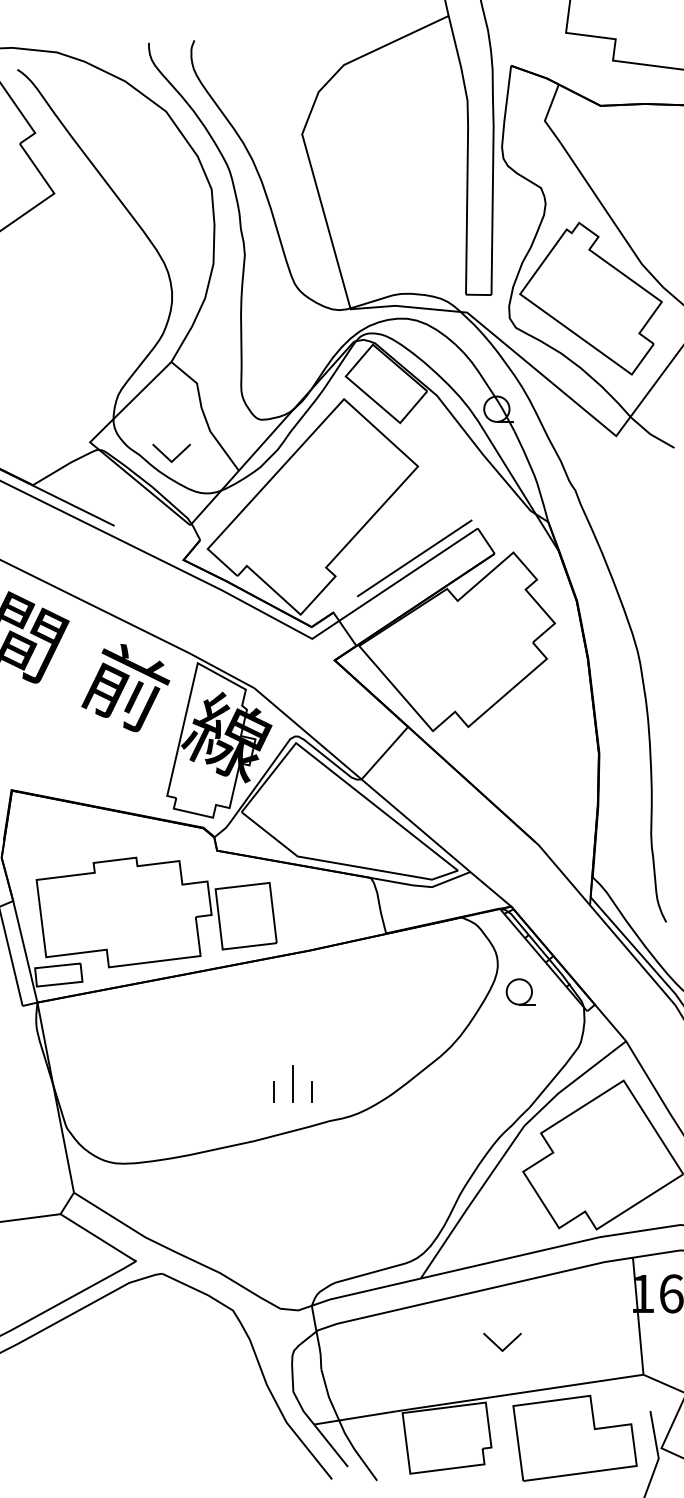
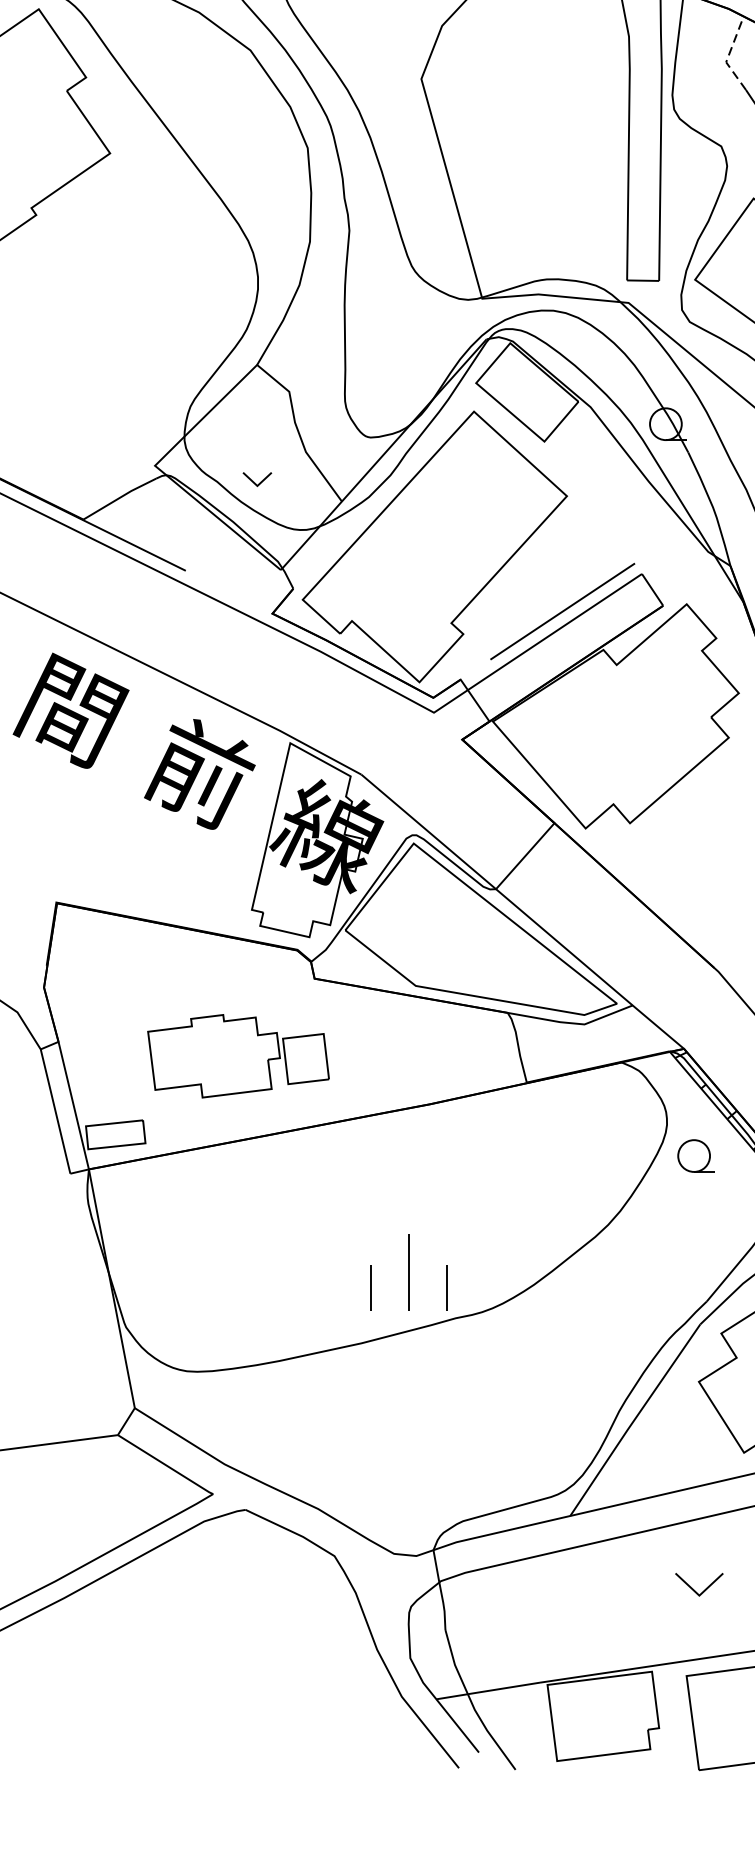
line: (546, 115) -> (728, 55), solid -> dashed
part: (171, 452) -> (257, 478), size x0.6
part: (156, 912) -> (238, 1056), size x0.6
part: (292, 1083) -> (409, 1271), size x1.6
part: (502, 1341) -> (699, 1583), moved

